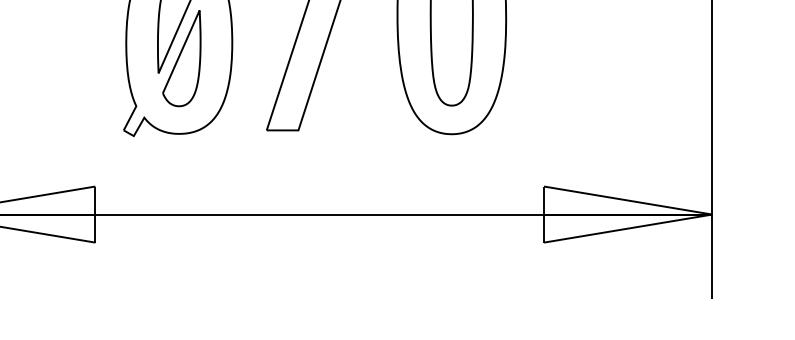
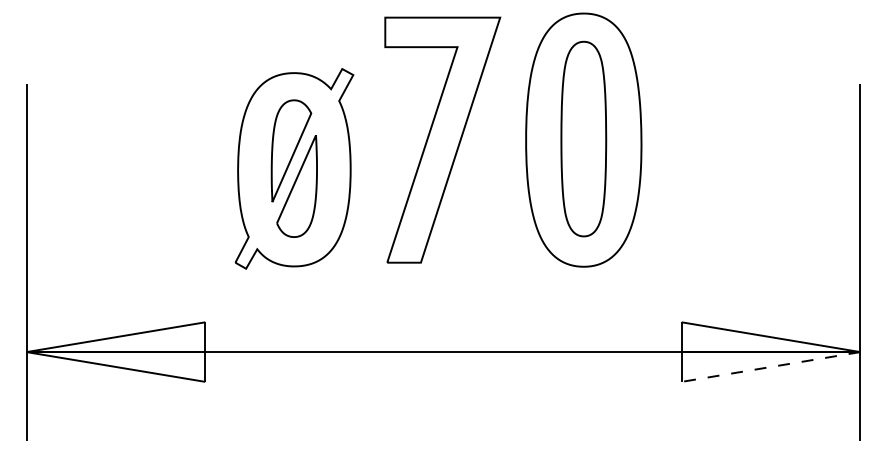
line: (628, 228) -> (771, 366), solid -> dashed

